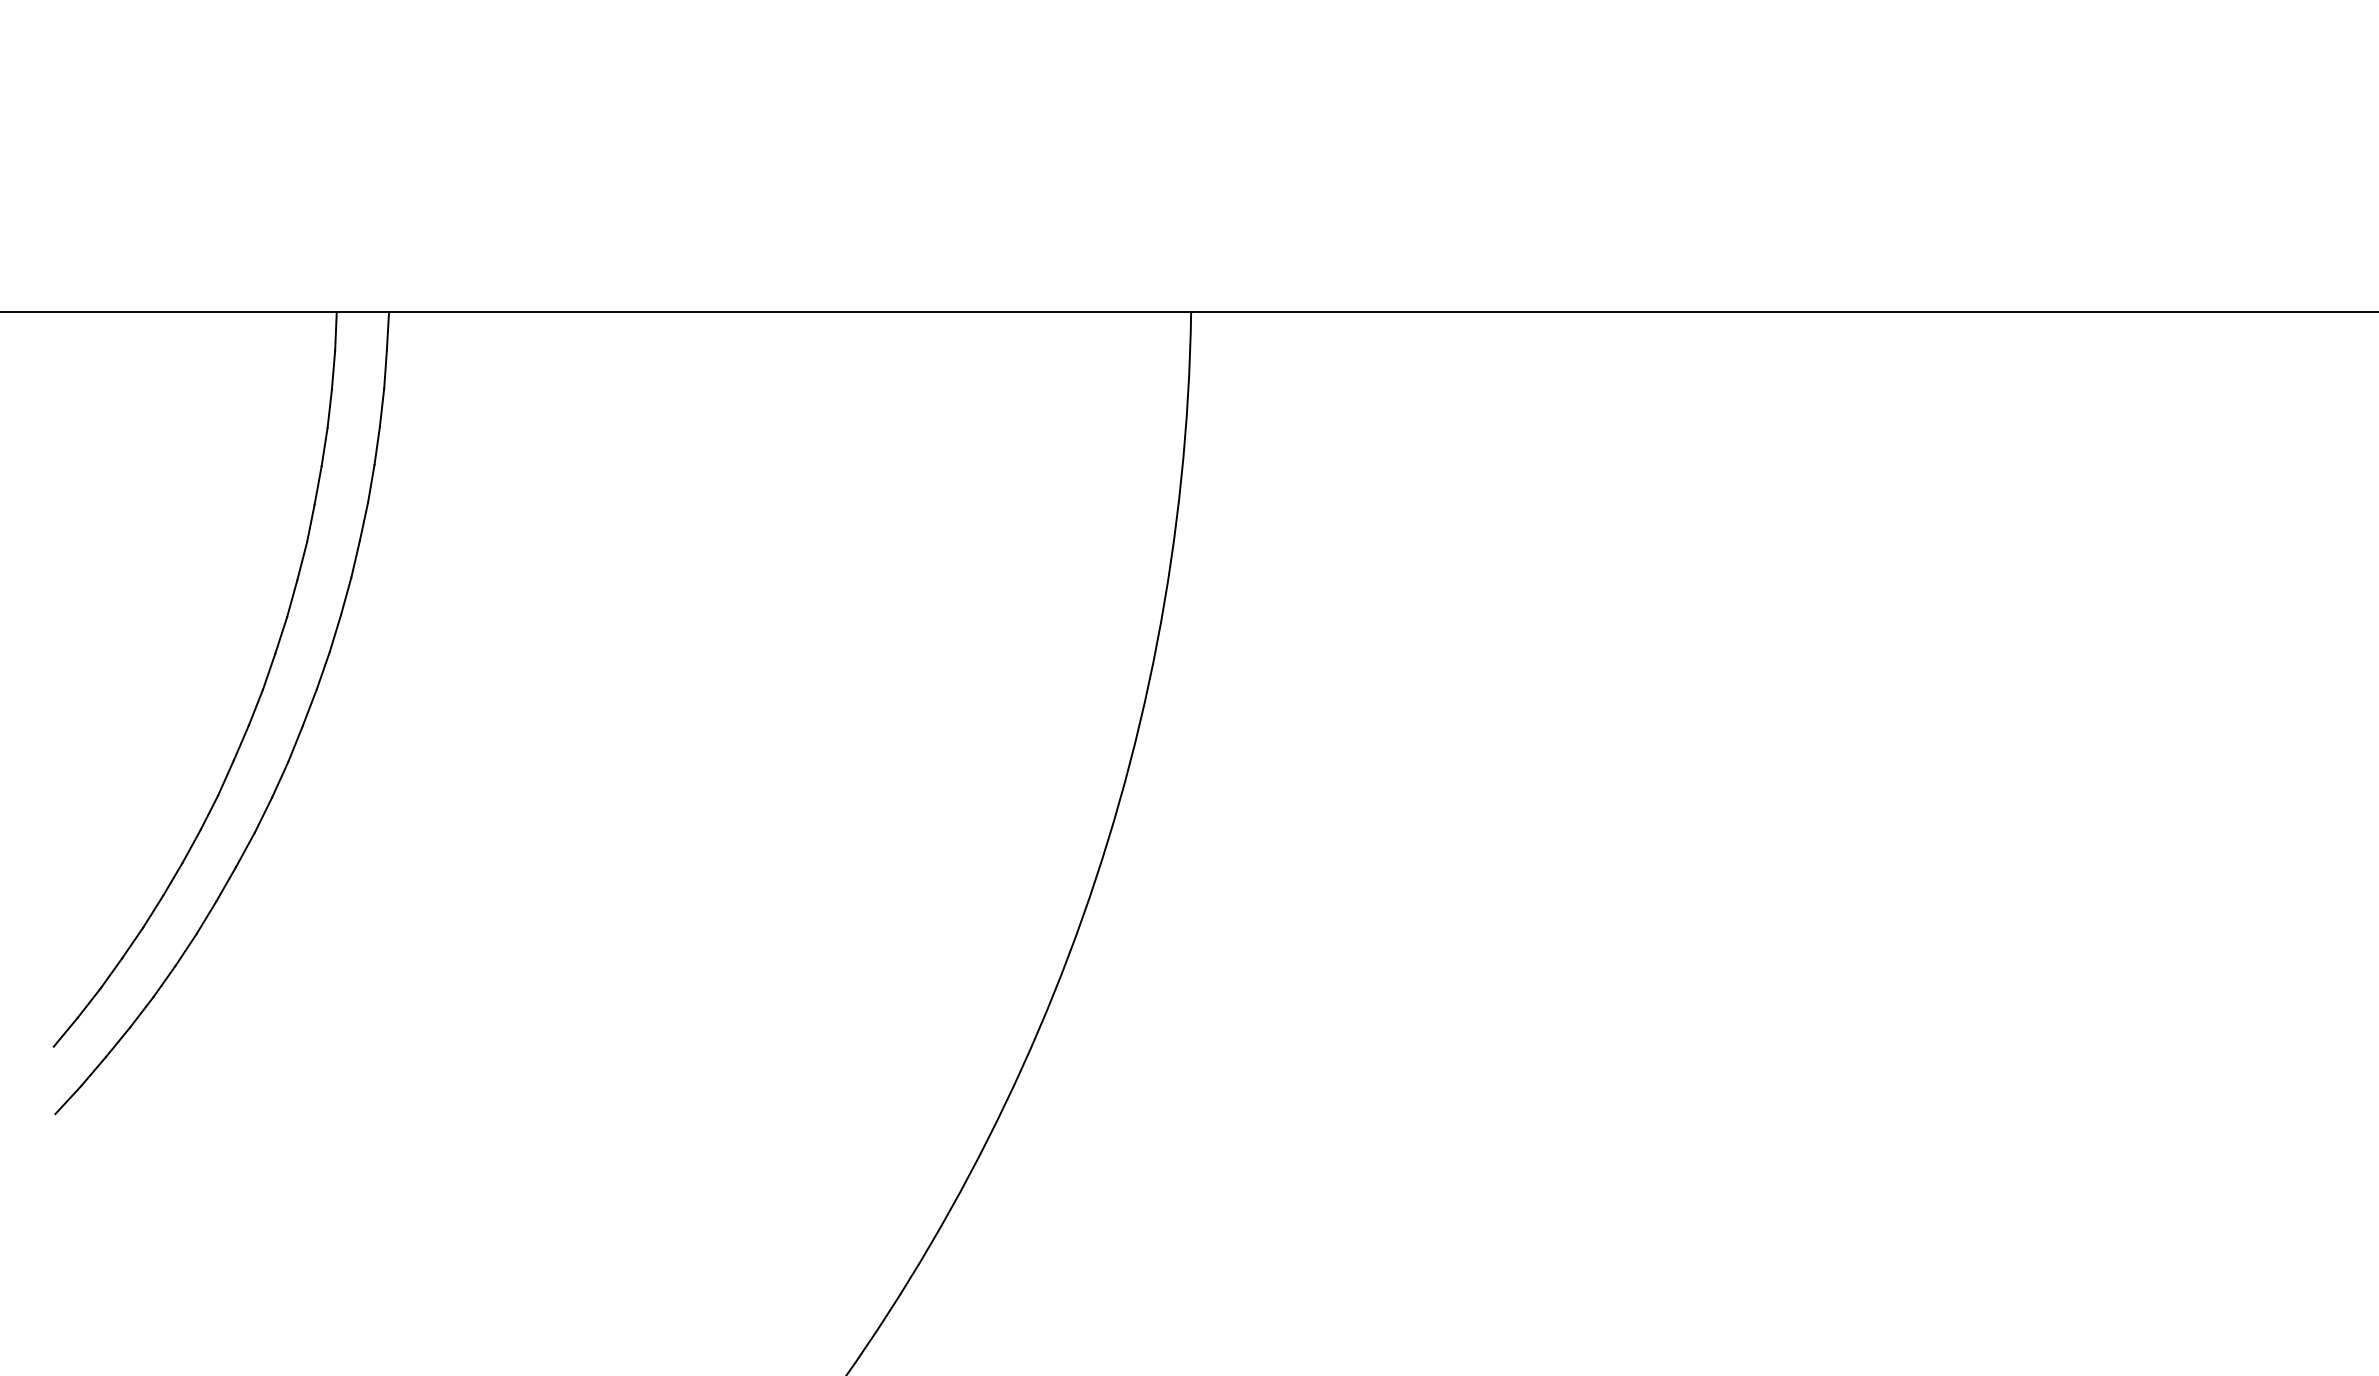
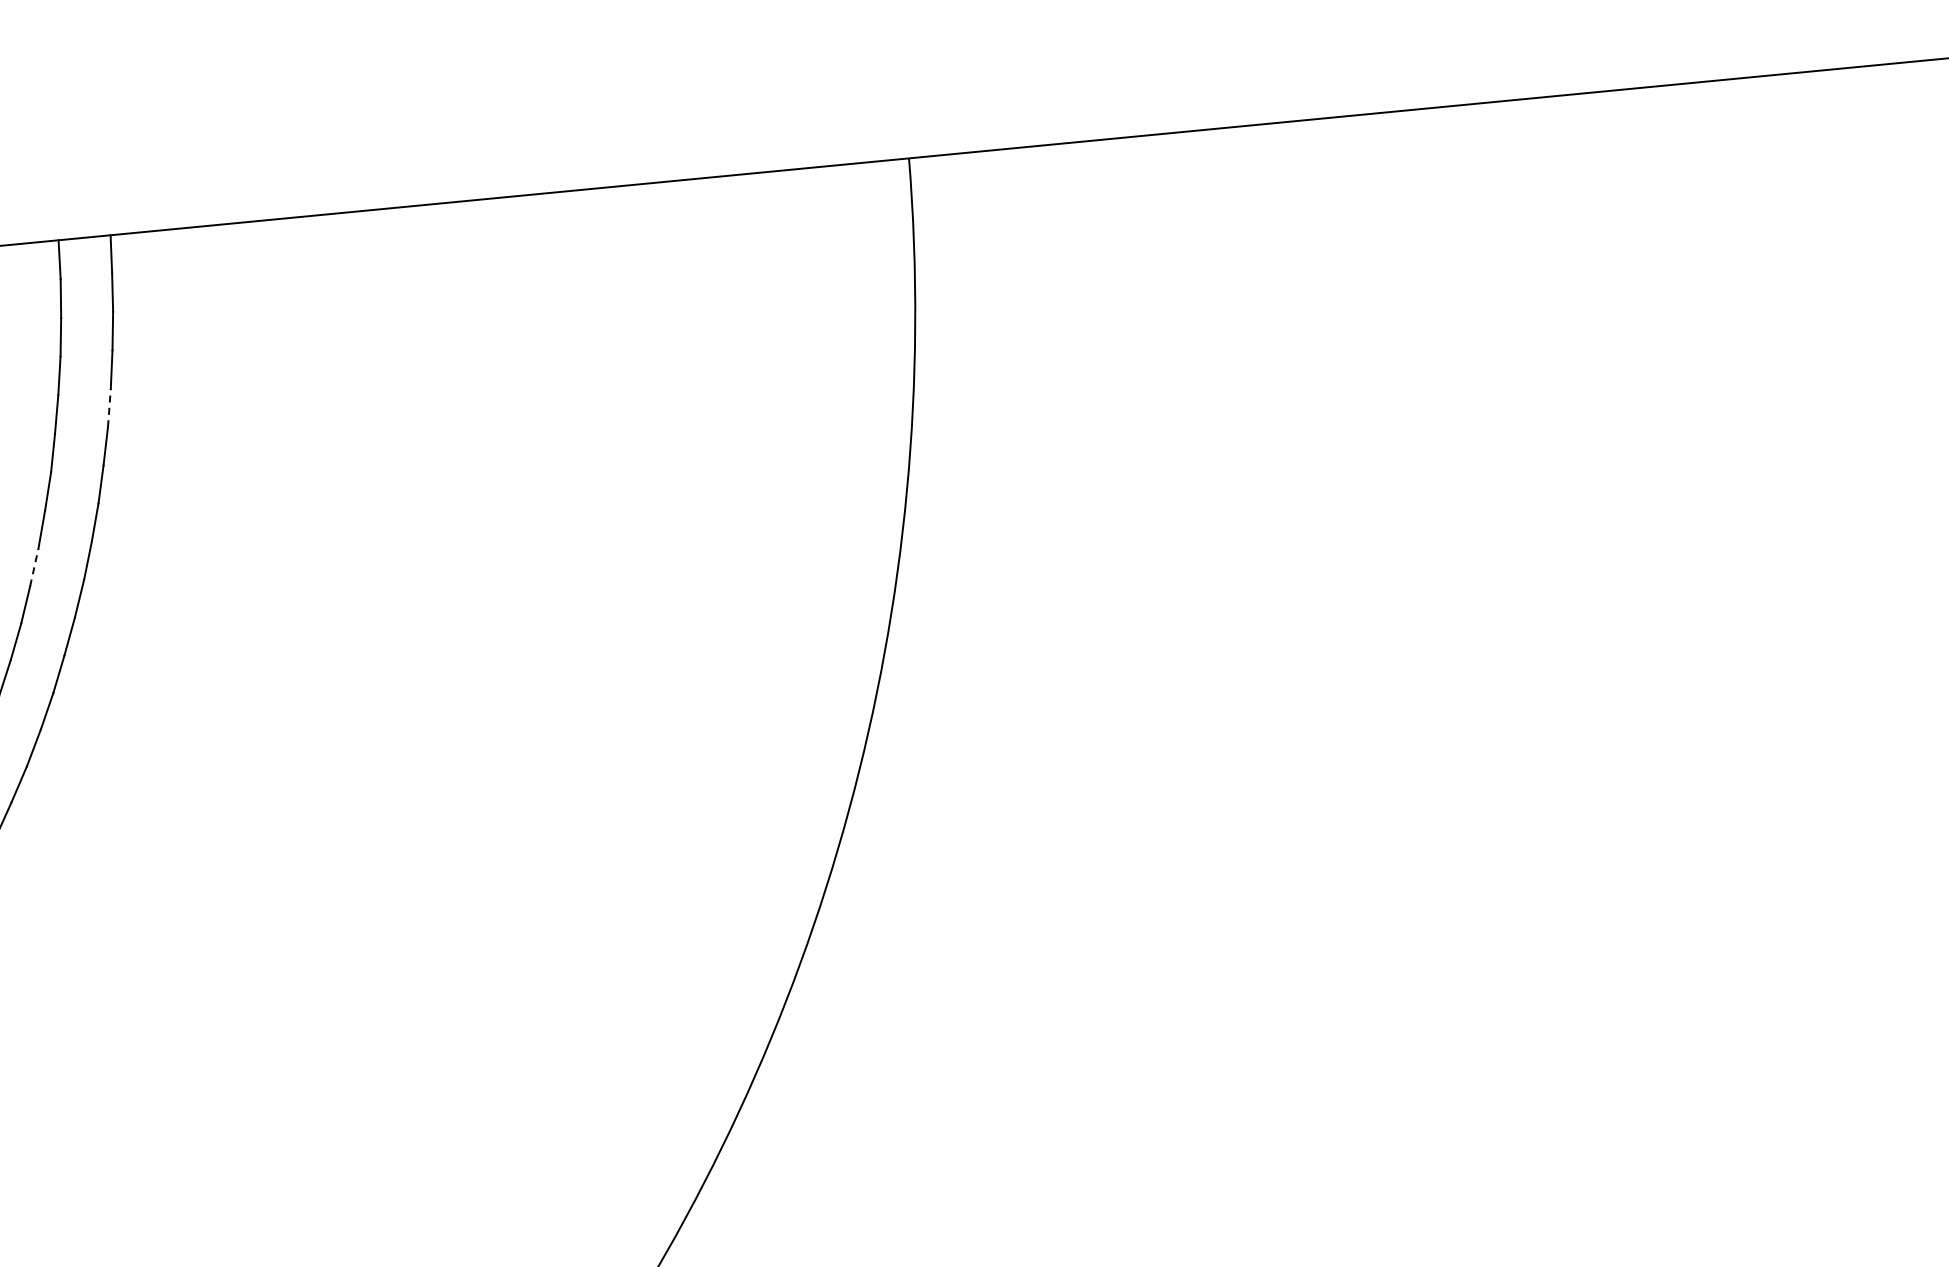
line: (371, 483) -> (109, 407), solid -> dashed
line: (281, 634) -> (34, 566), solid -> dashed

